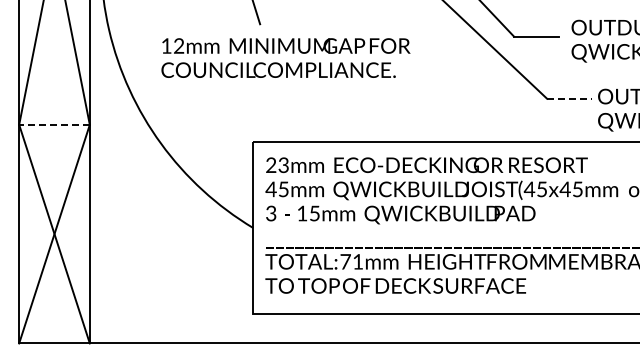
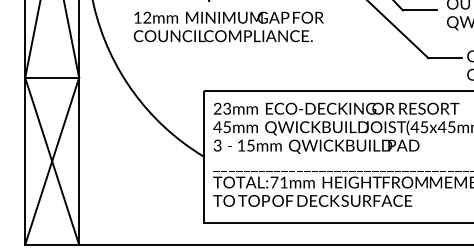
line: (569, 98) -> (445, 57), dashed -> solid
line: (54, 124) -> (52, 77), dashed -> solid

